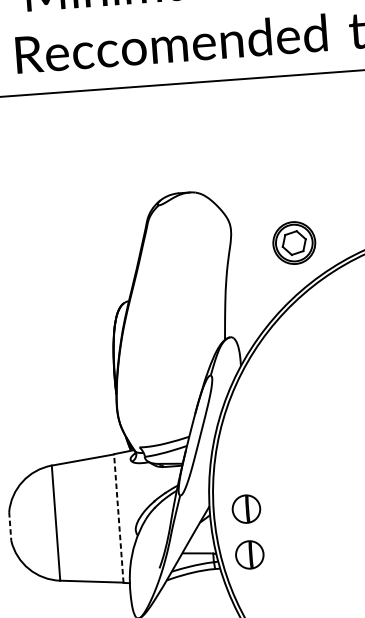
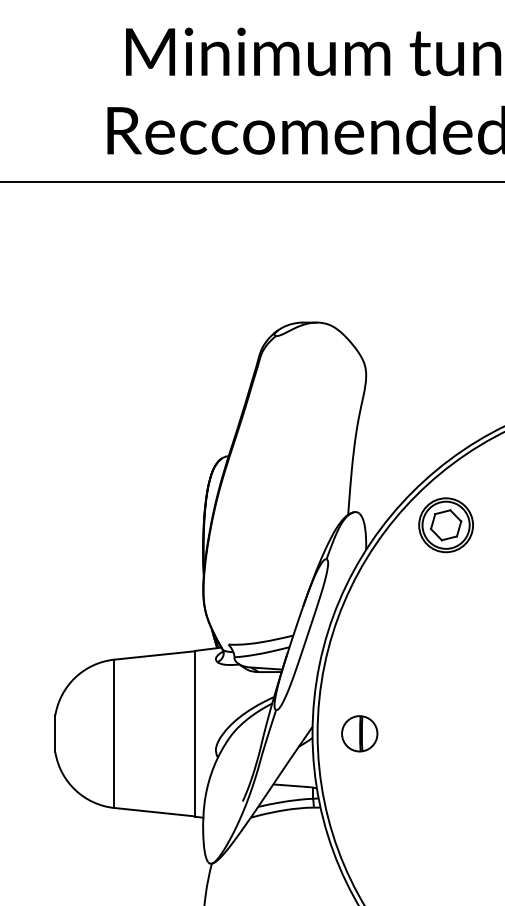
part: (293, 243) -> (445, 525), moved
line: (118, 518) -> (195, 733), dashed -> solid
line: (10, 526) -> (55, 733), dashed -> solid
part: (249, 554) -> (359, 792), removed

